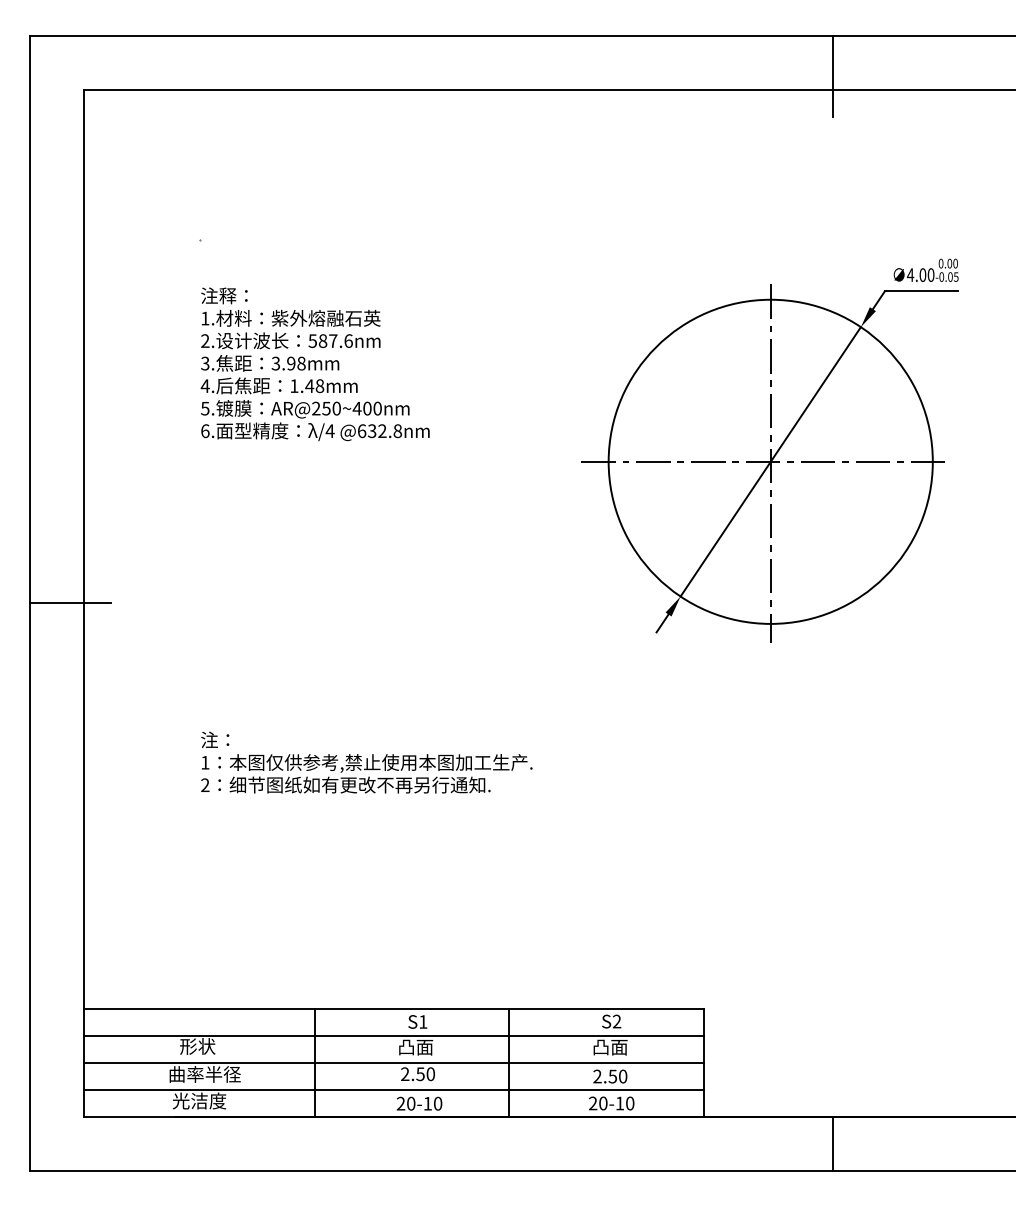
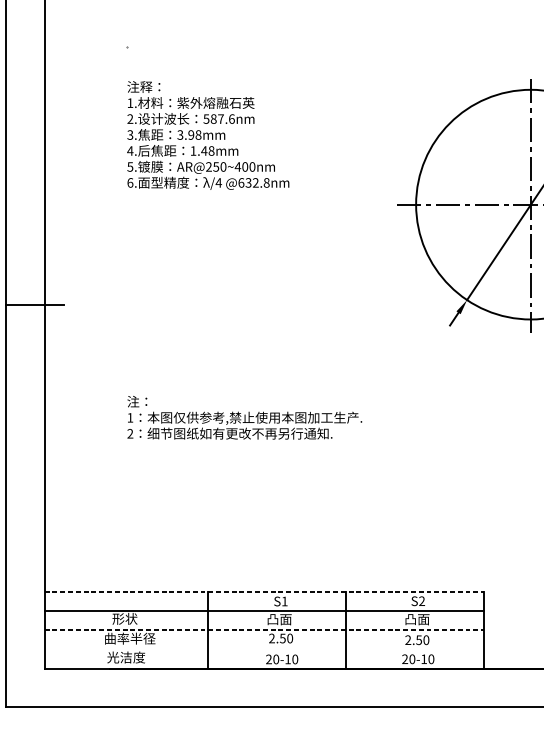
line: (394, 1008) -> (264, 591), solid -> dashed
line: (394, 1062) -> (264, 630), solid -> dashed
line: (393, 1089) -> (263, 649), removed

